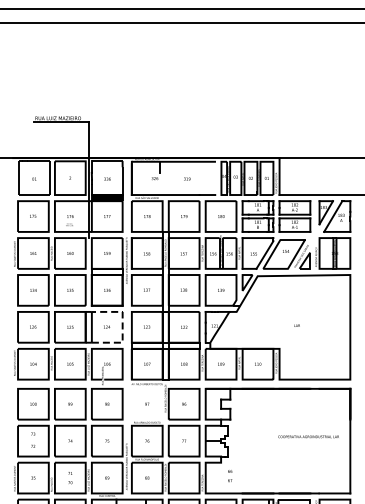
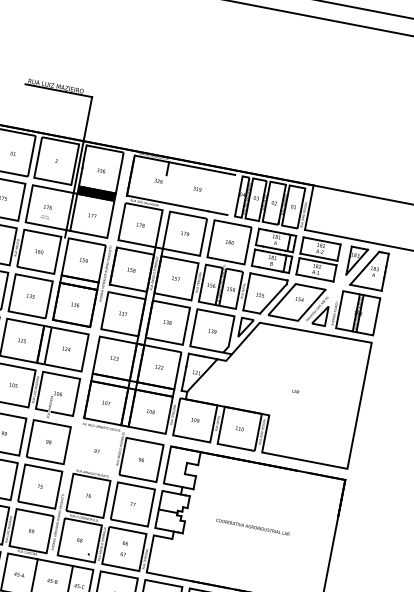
line: (122, 326) -> (85, 351), dashed -> solid
text: (308, 436) -> (252, 526), moved
text: (230, 476) -> (124, 549), moved

